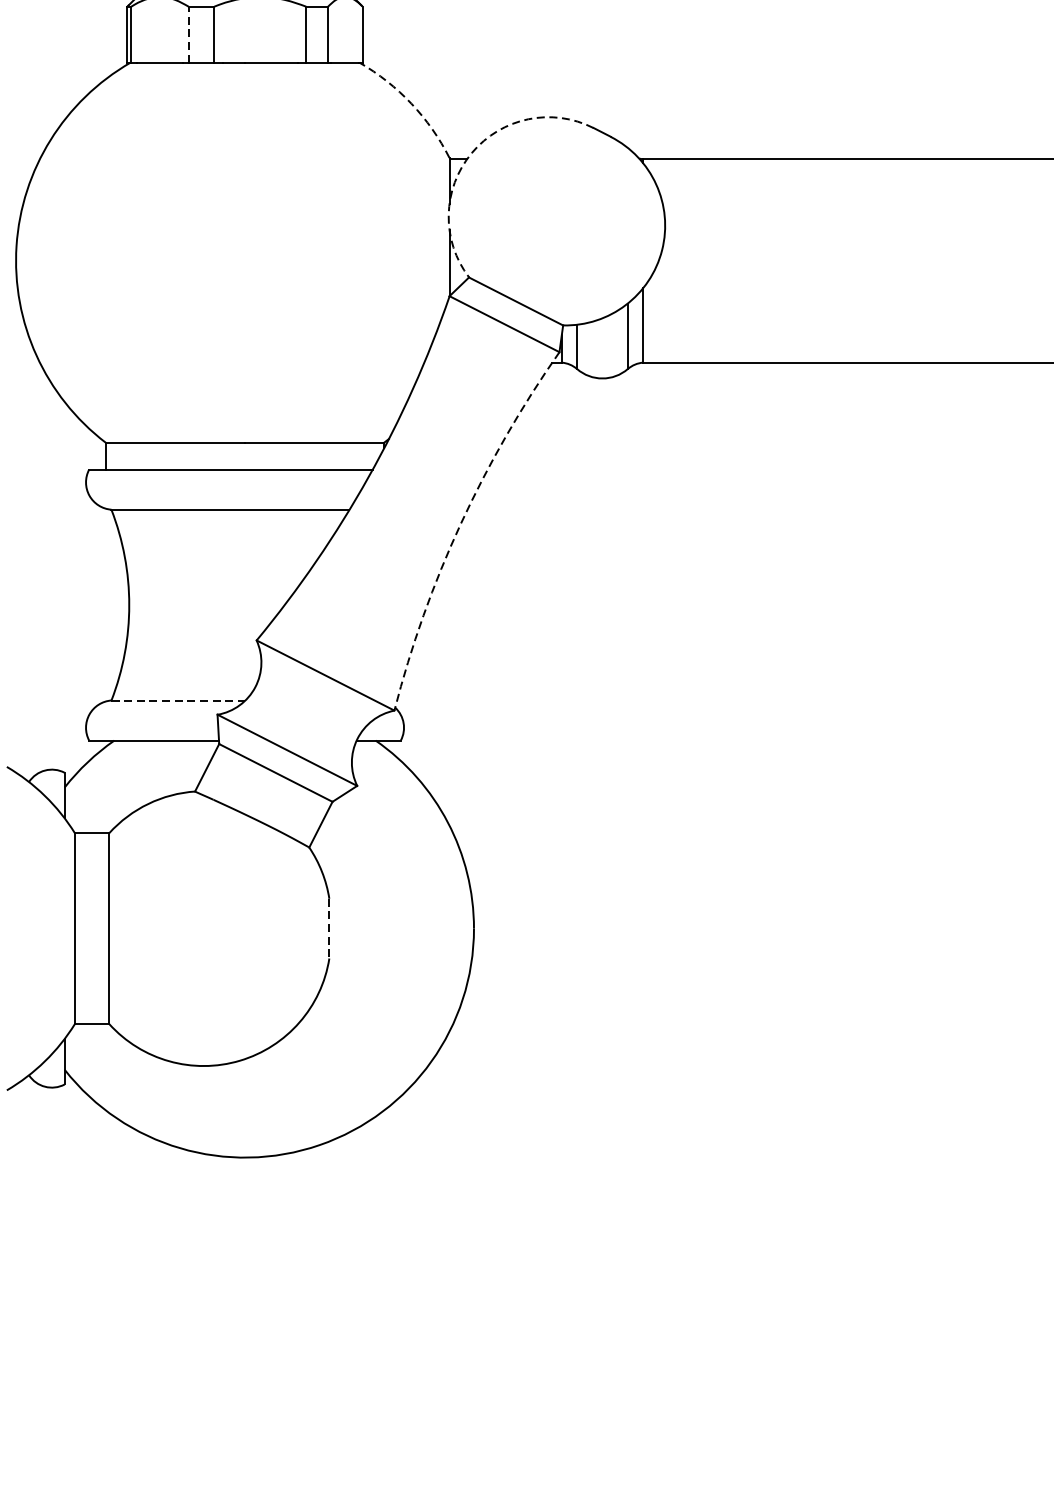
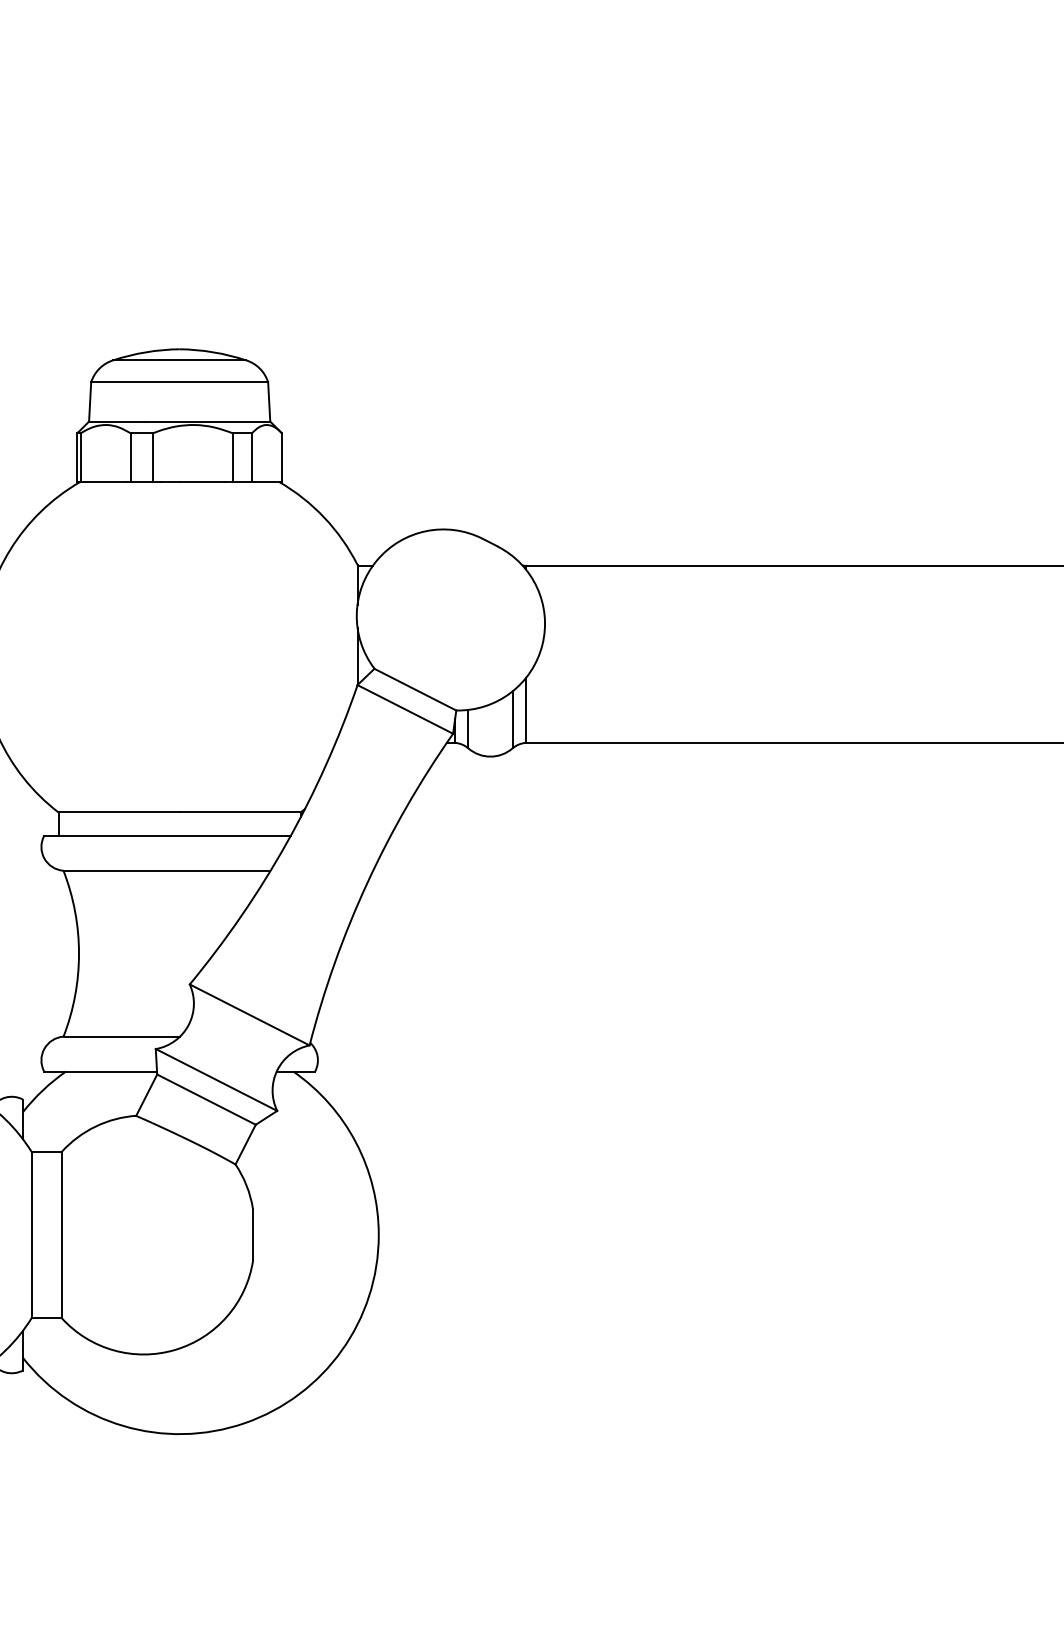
line: (188, 34) -> (130, 457), dashed -> solid
arc: (411, 103) -> (324, 517), dashed -> solid
arc: (471, 152) -> (376, 560), dashed -> solid
arc: (461, 524) -> (367, 883), dashed -> solid
line: (179, 700) -> (122, 1036), dashed -> solid
line: (329, 929) -> (253, 1235), dashed -> solid

